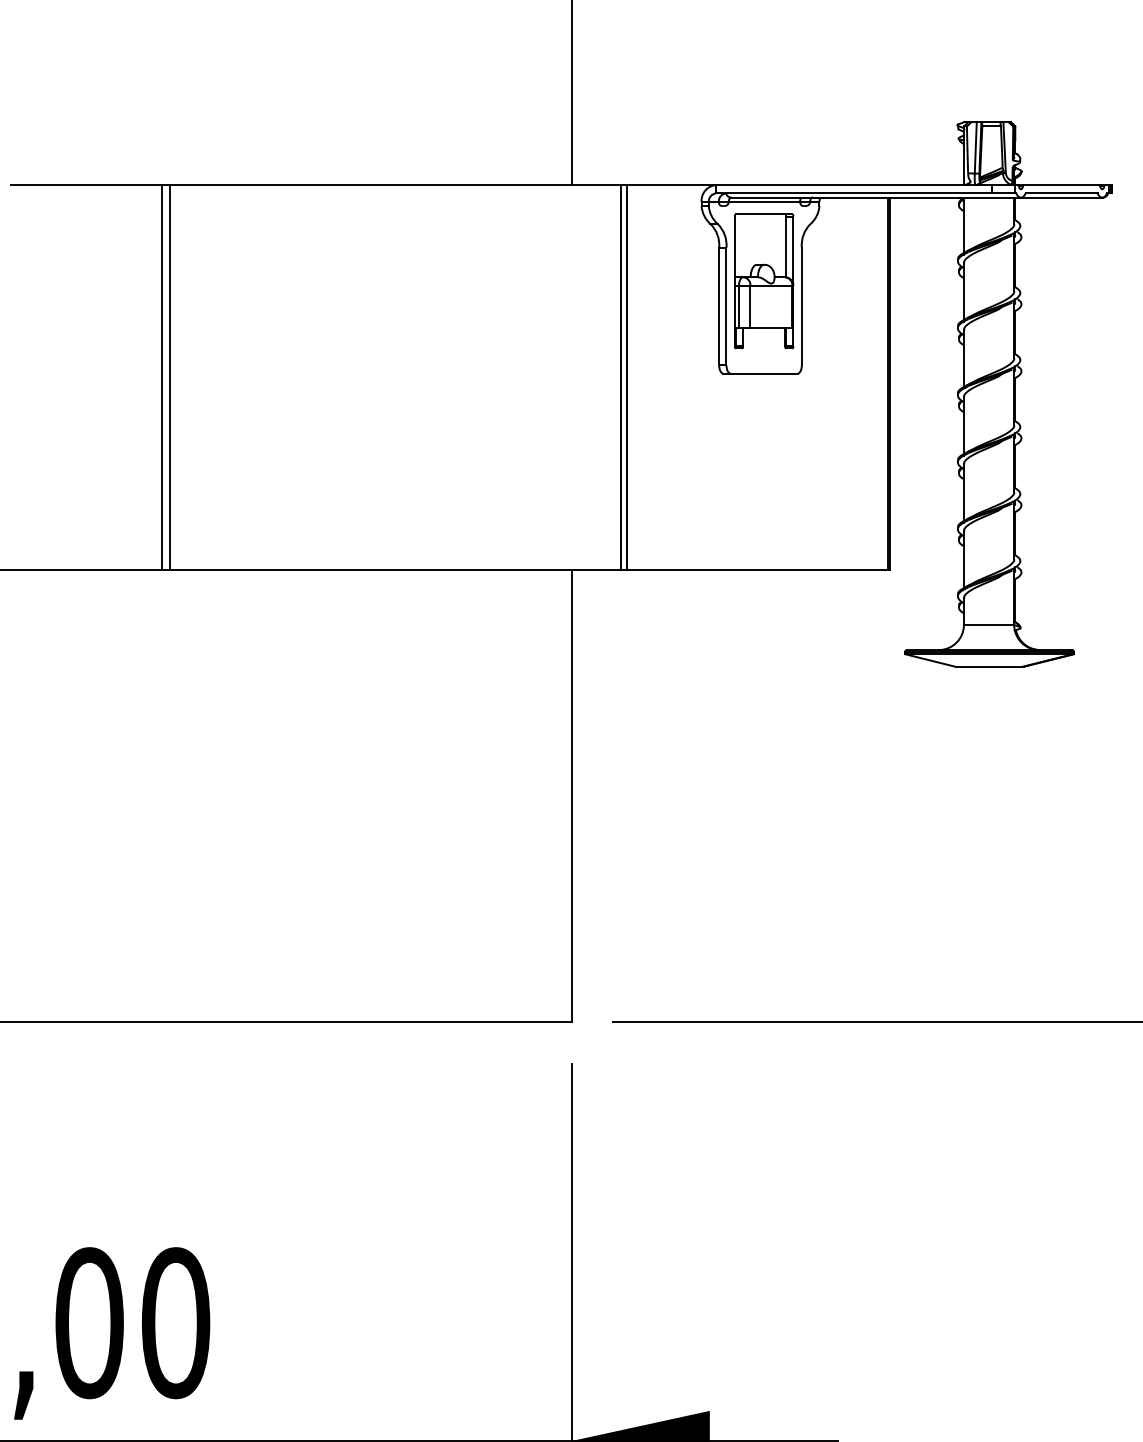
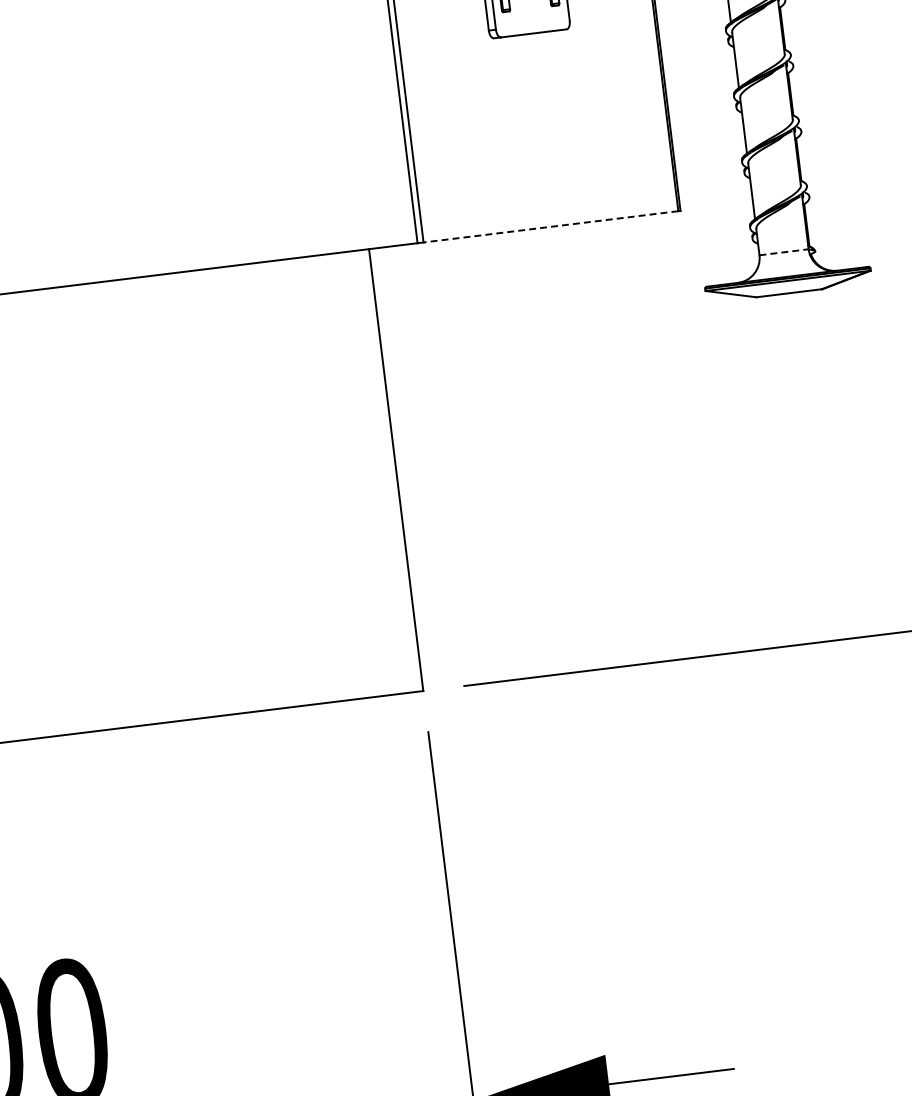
line: (756, 570) -> (550, 226), solid -> dashed
line: (989, 624) -> (784, 251), solid -> dashed

